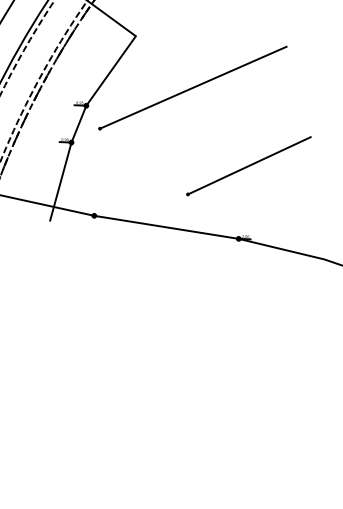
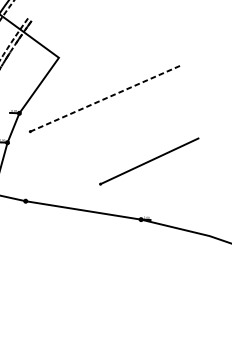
line: (193, 87) -> (104, 98), solid -> dashed

